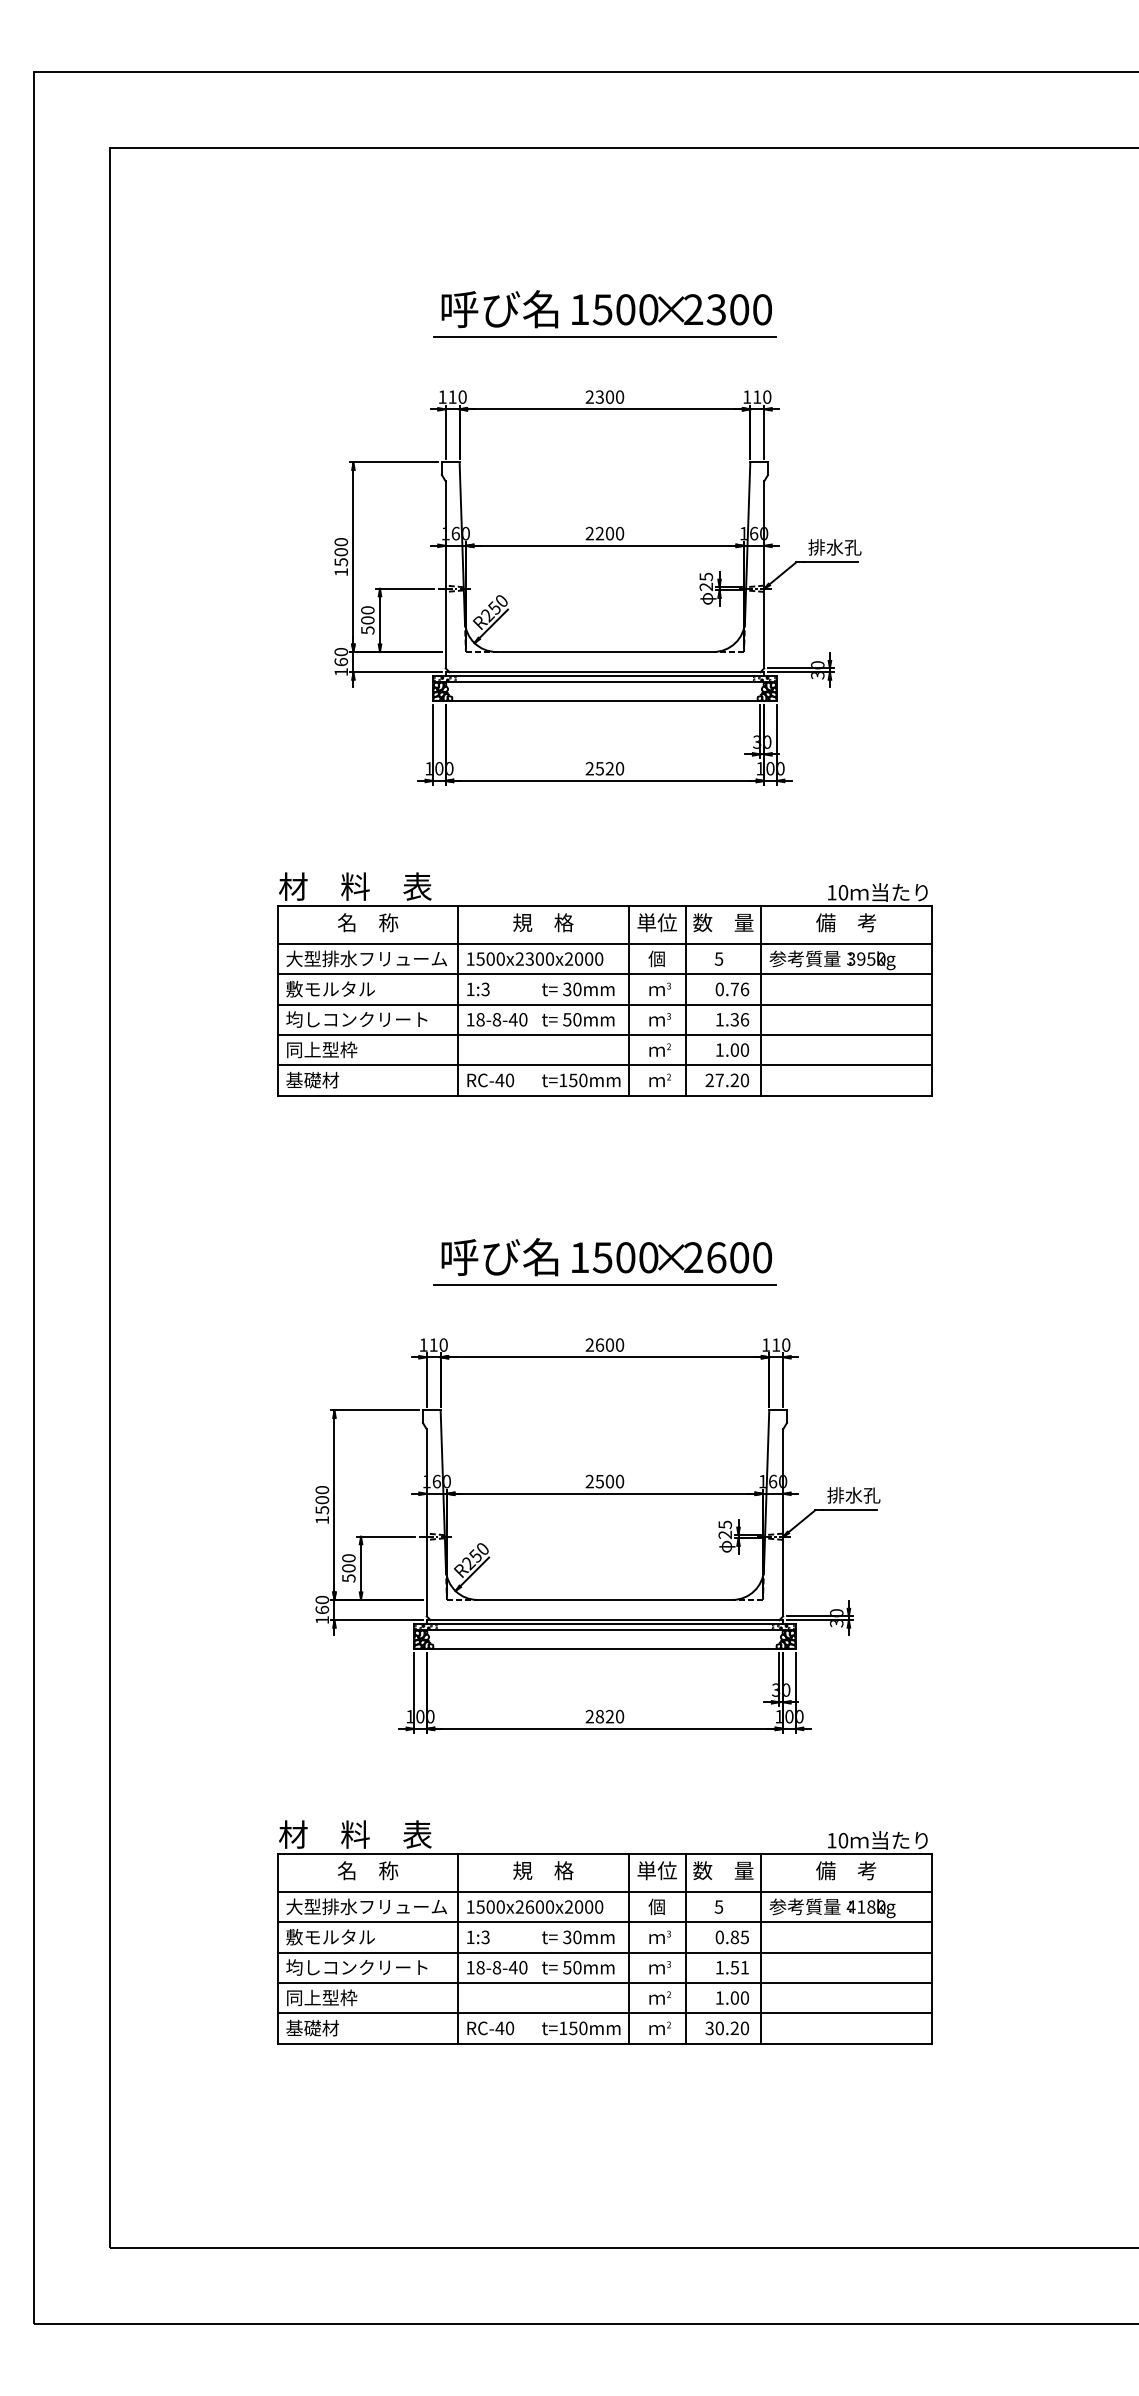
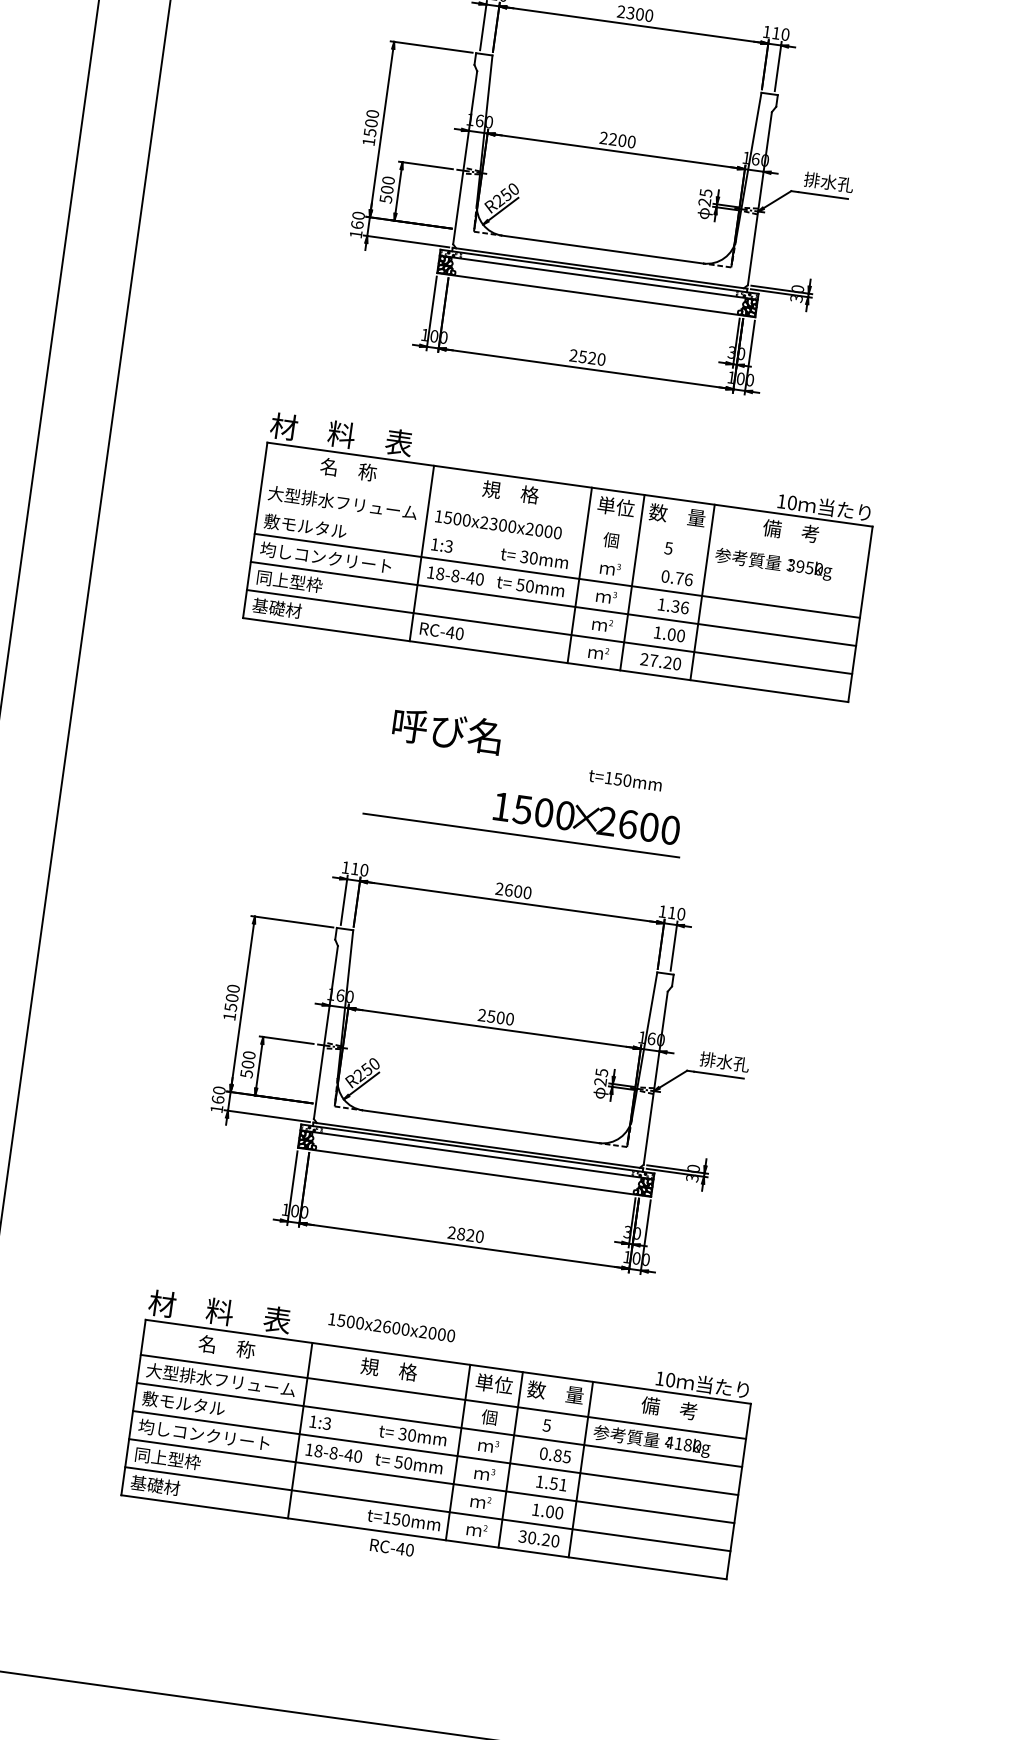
line: (604, 943) -> (564, 519), removed
line: (604, 974) -> (560, 547), removed
text: (581, 1080) -> (625, 780), moved
text: (499, 1257) -> (446, 731), moved
text: (535, 1906) -> (392, 1327), moved
text: (490, 2028) -> (391, 1547), moved

